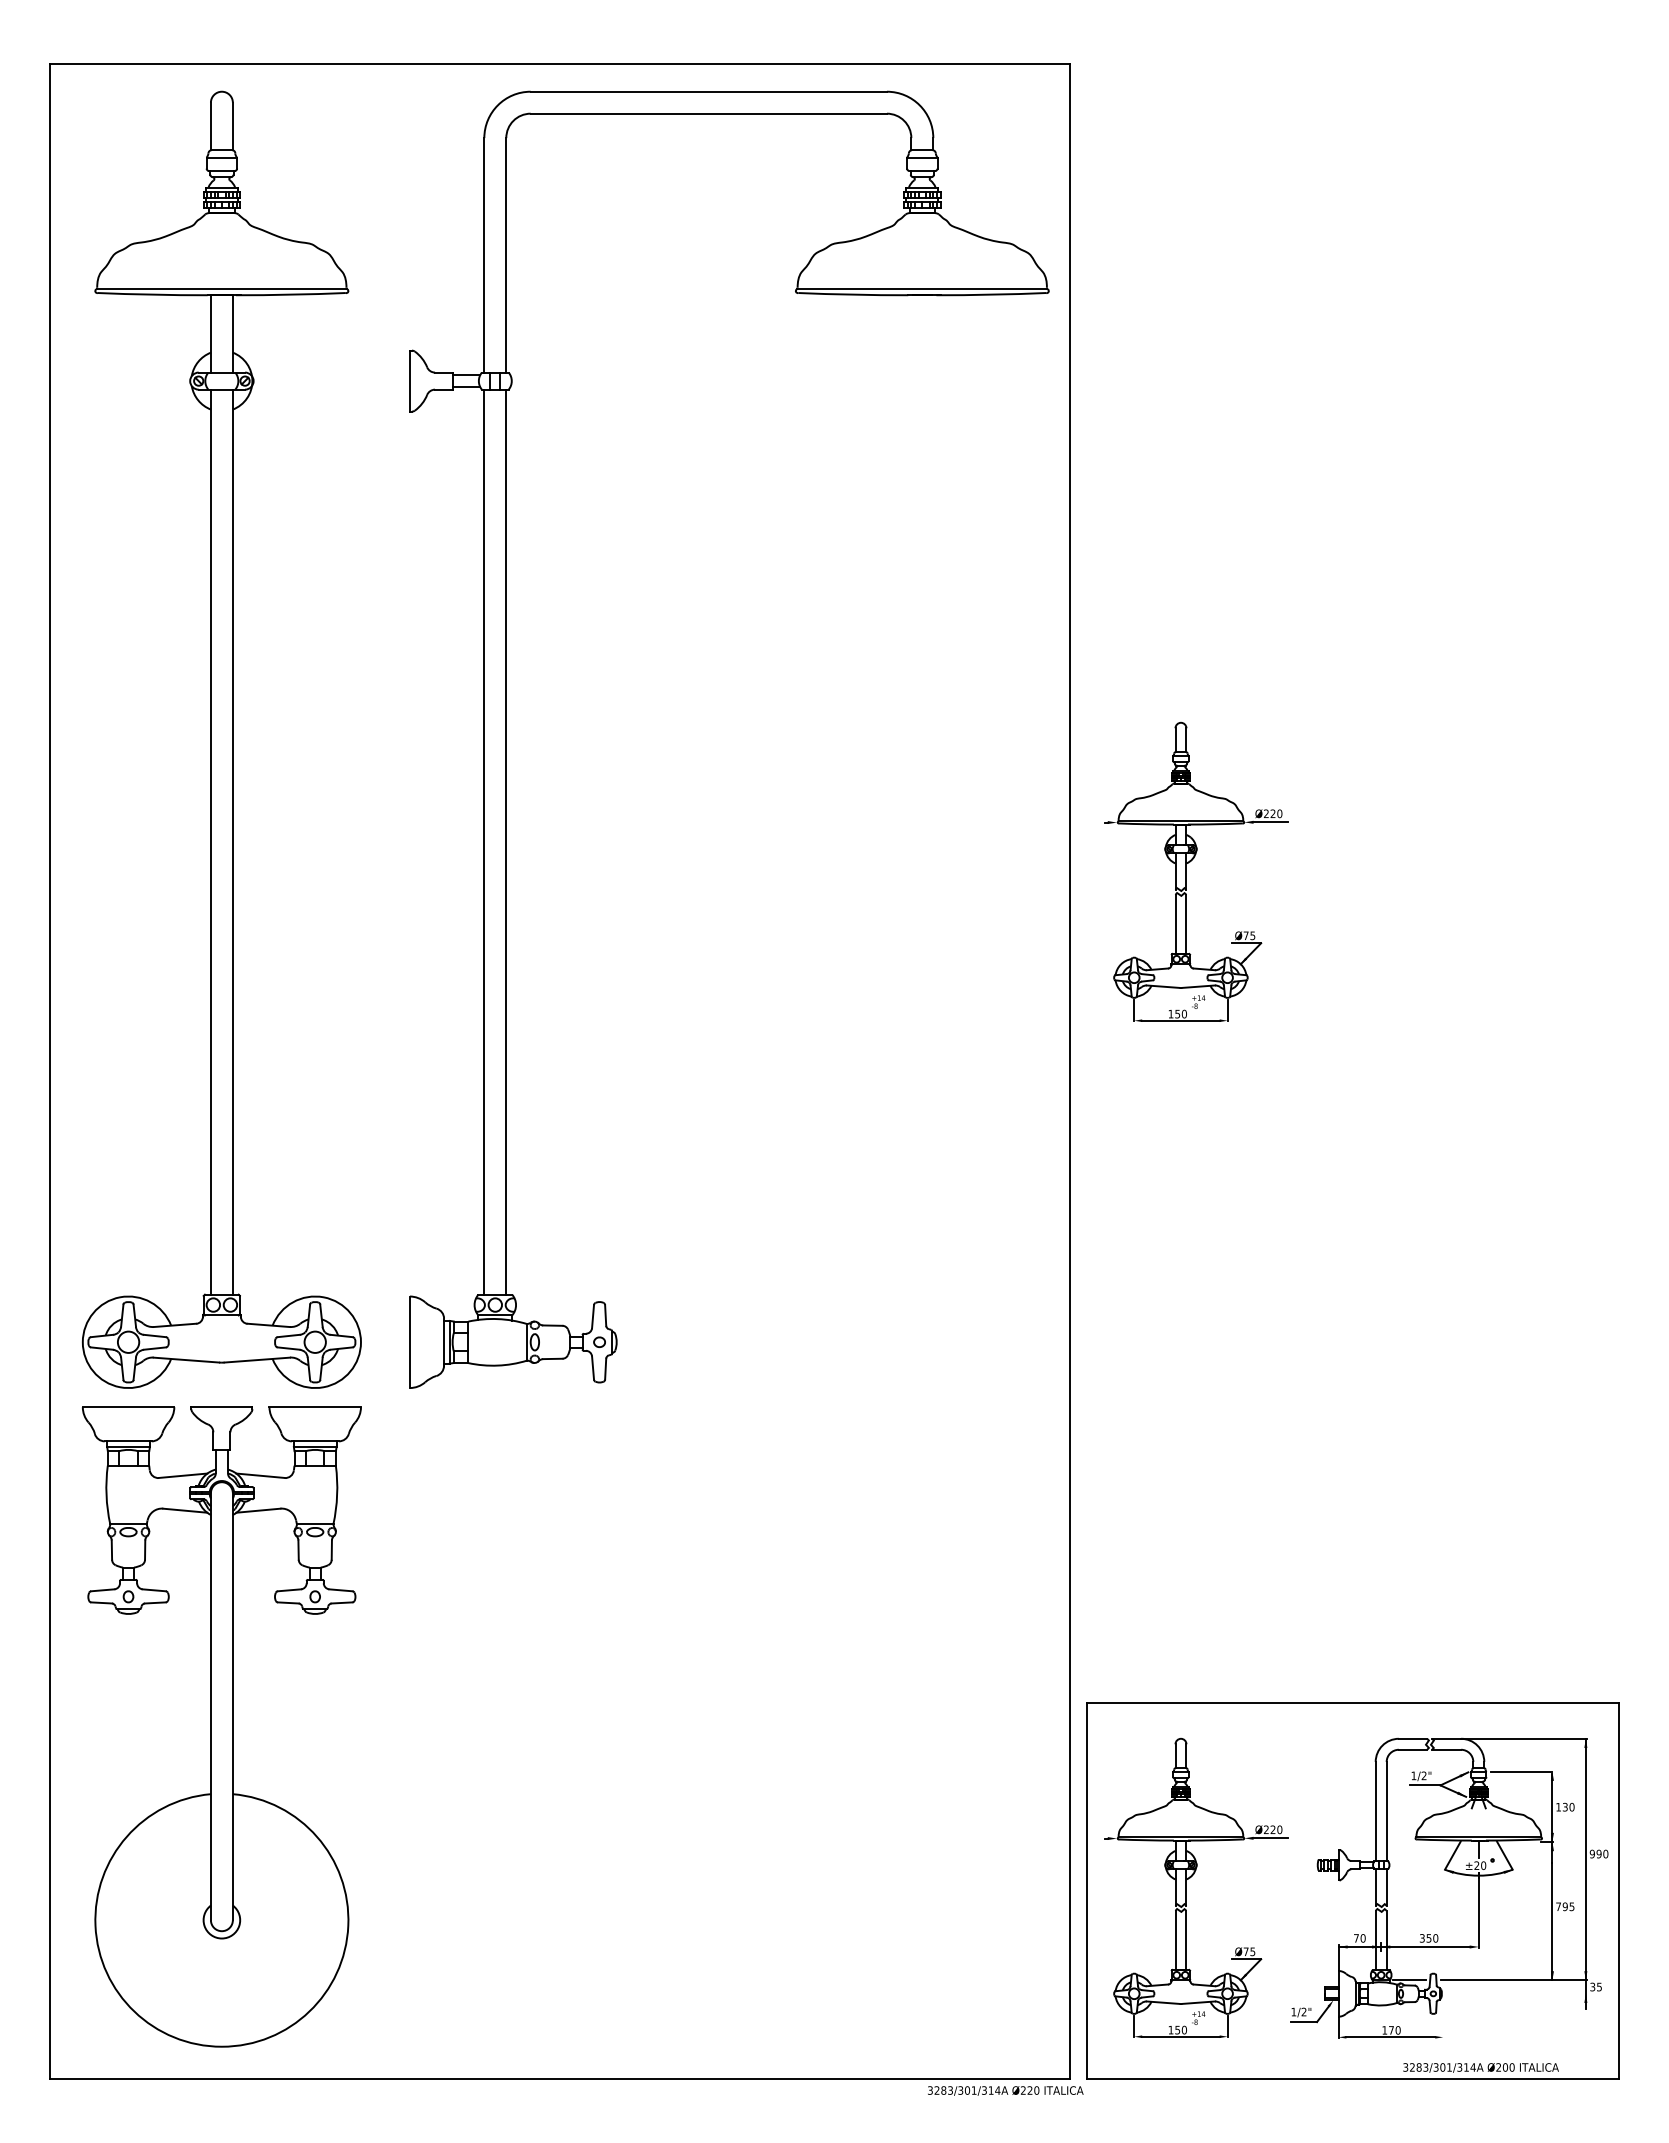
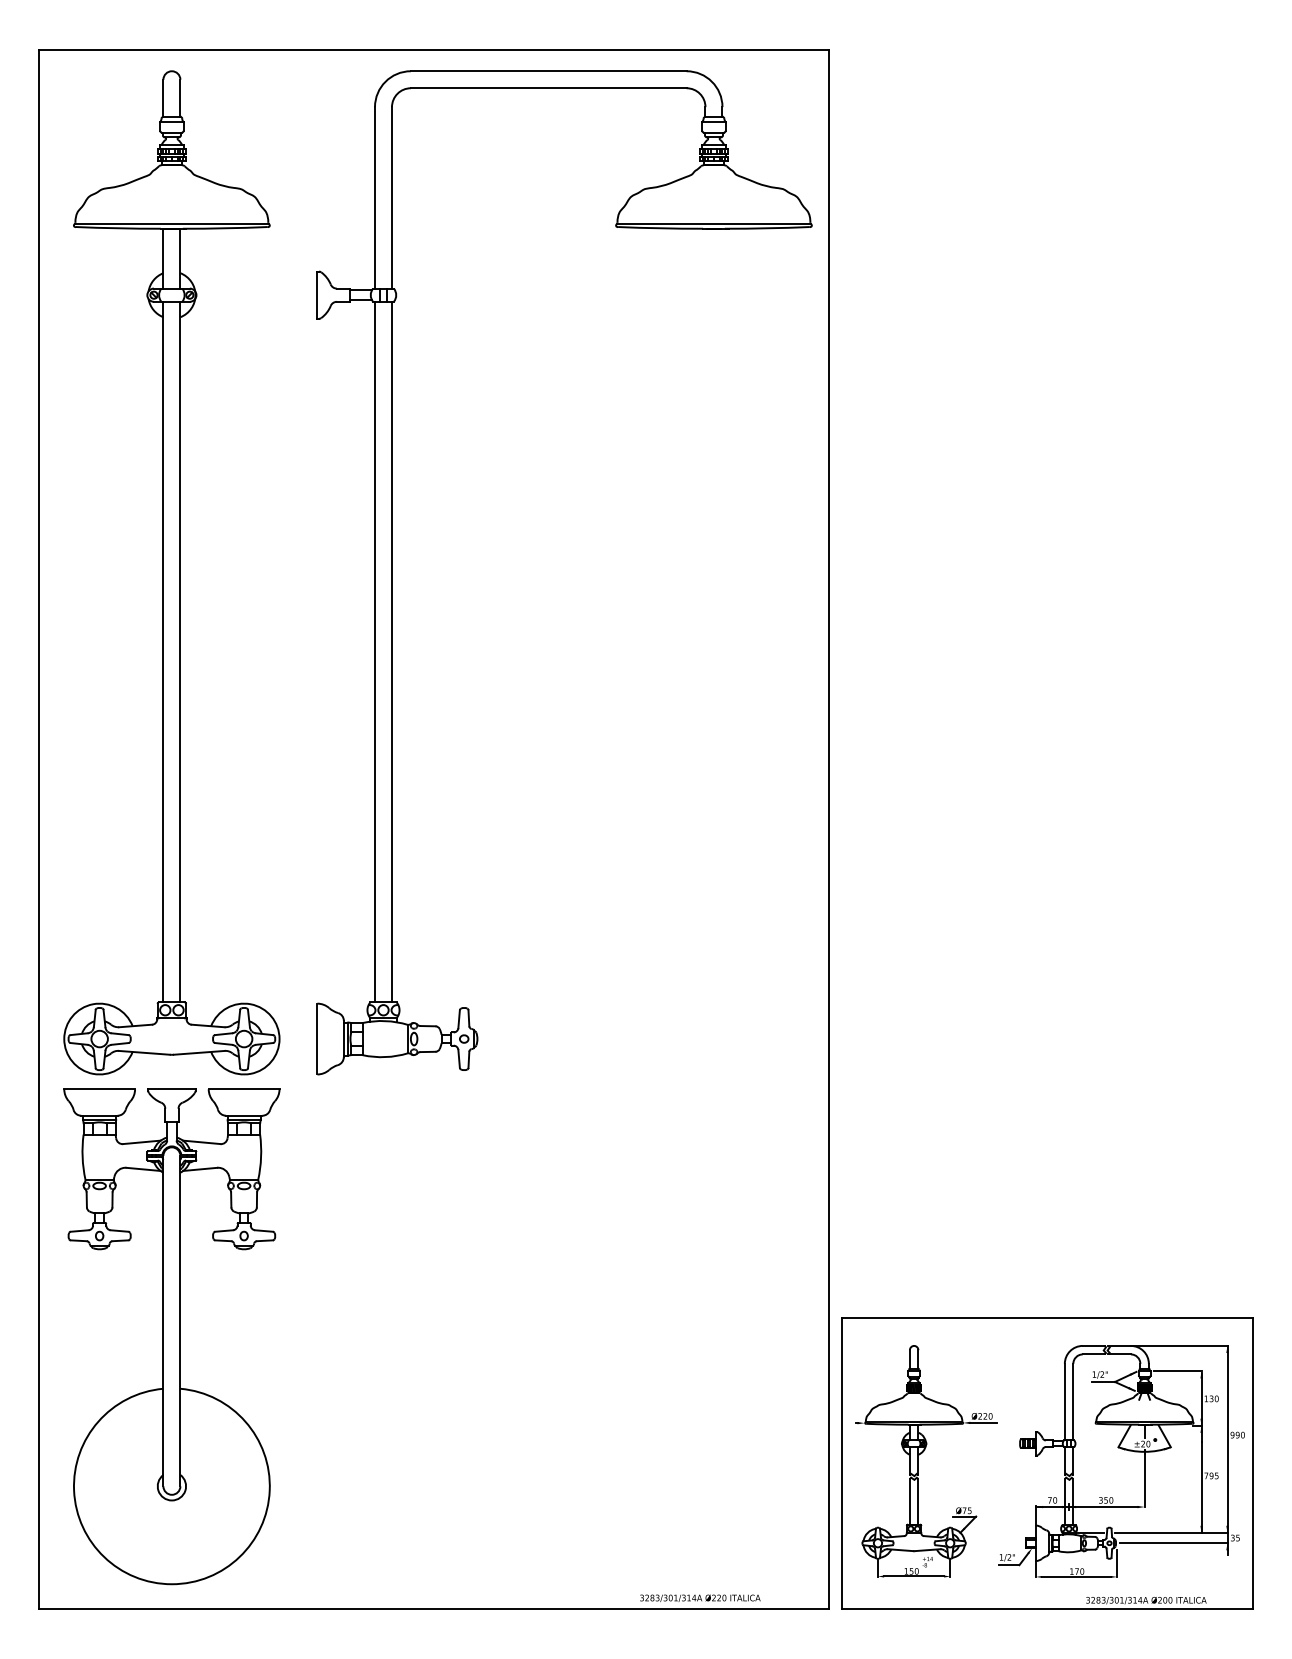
part: (1186, 871) -> (918, 674), removed
line: (1516, 1993) -> (1173, 1543), added
line: (1443, 2019) -> (1117, 1563), added
text: (1005, 2090) -> (700, 1597), moved

